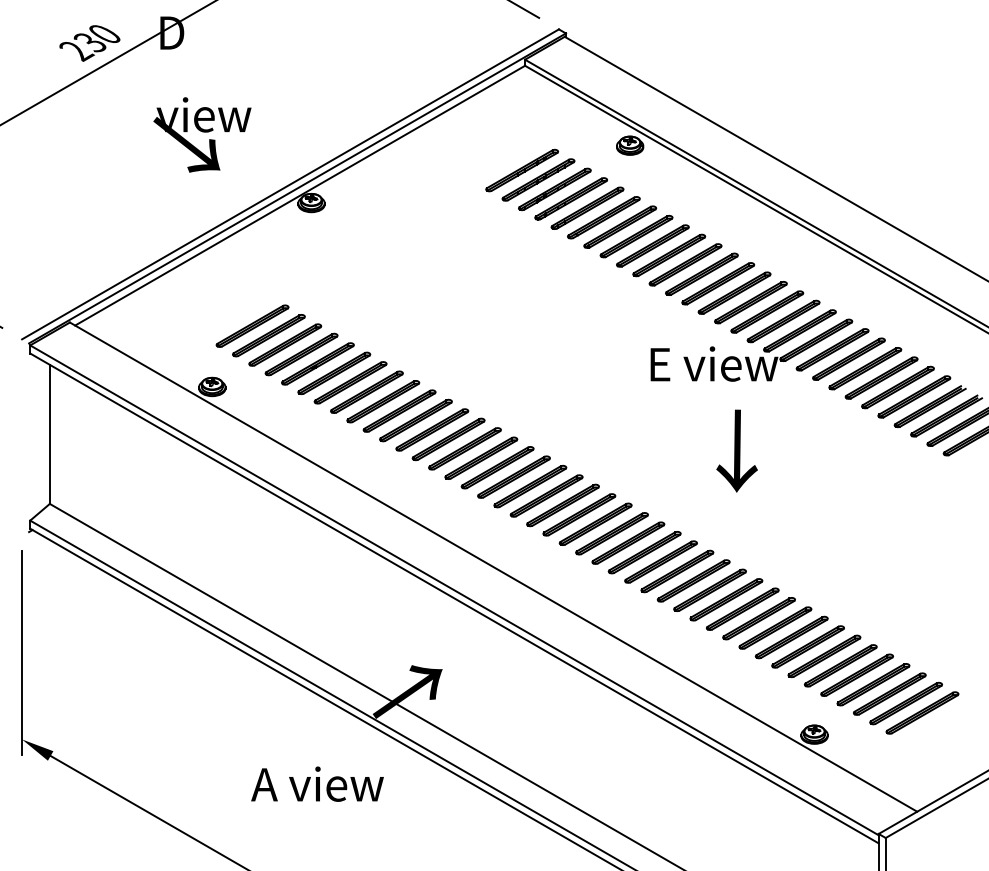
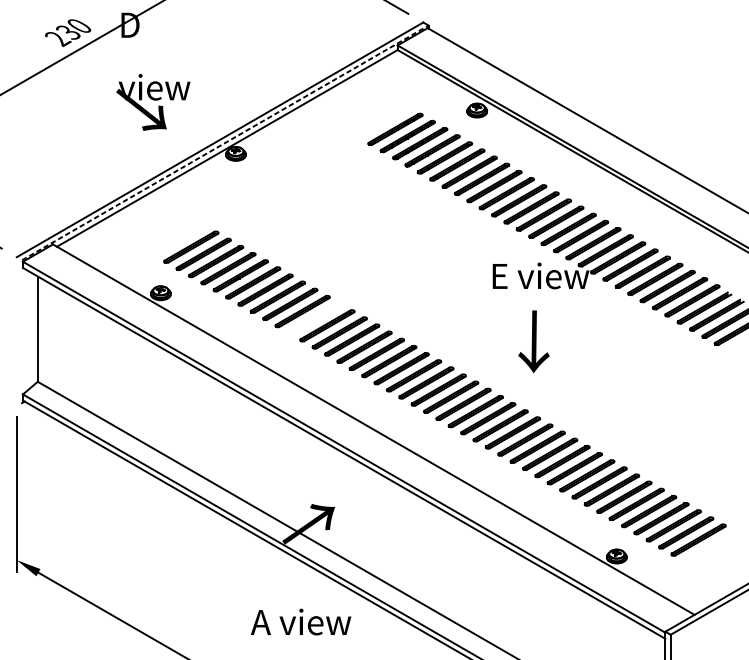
line: (297, 188) -> (225, 142), solid -> dashed
part: (415, 420) -> (314, 318), removed
text: (736, 450) -> (533, 341), moved
text: (317, 783) -> (301, 621), moved

